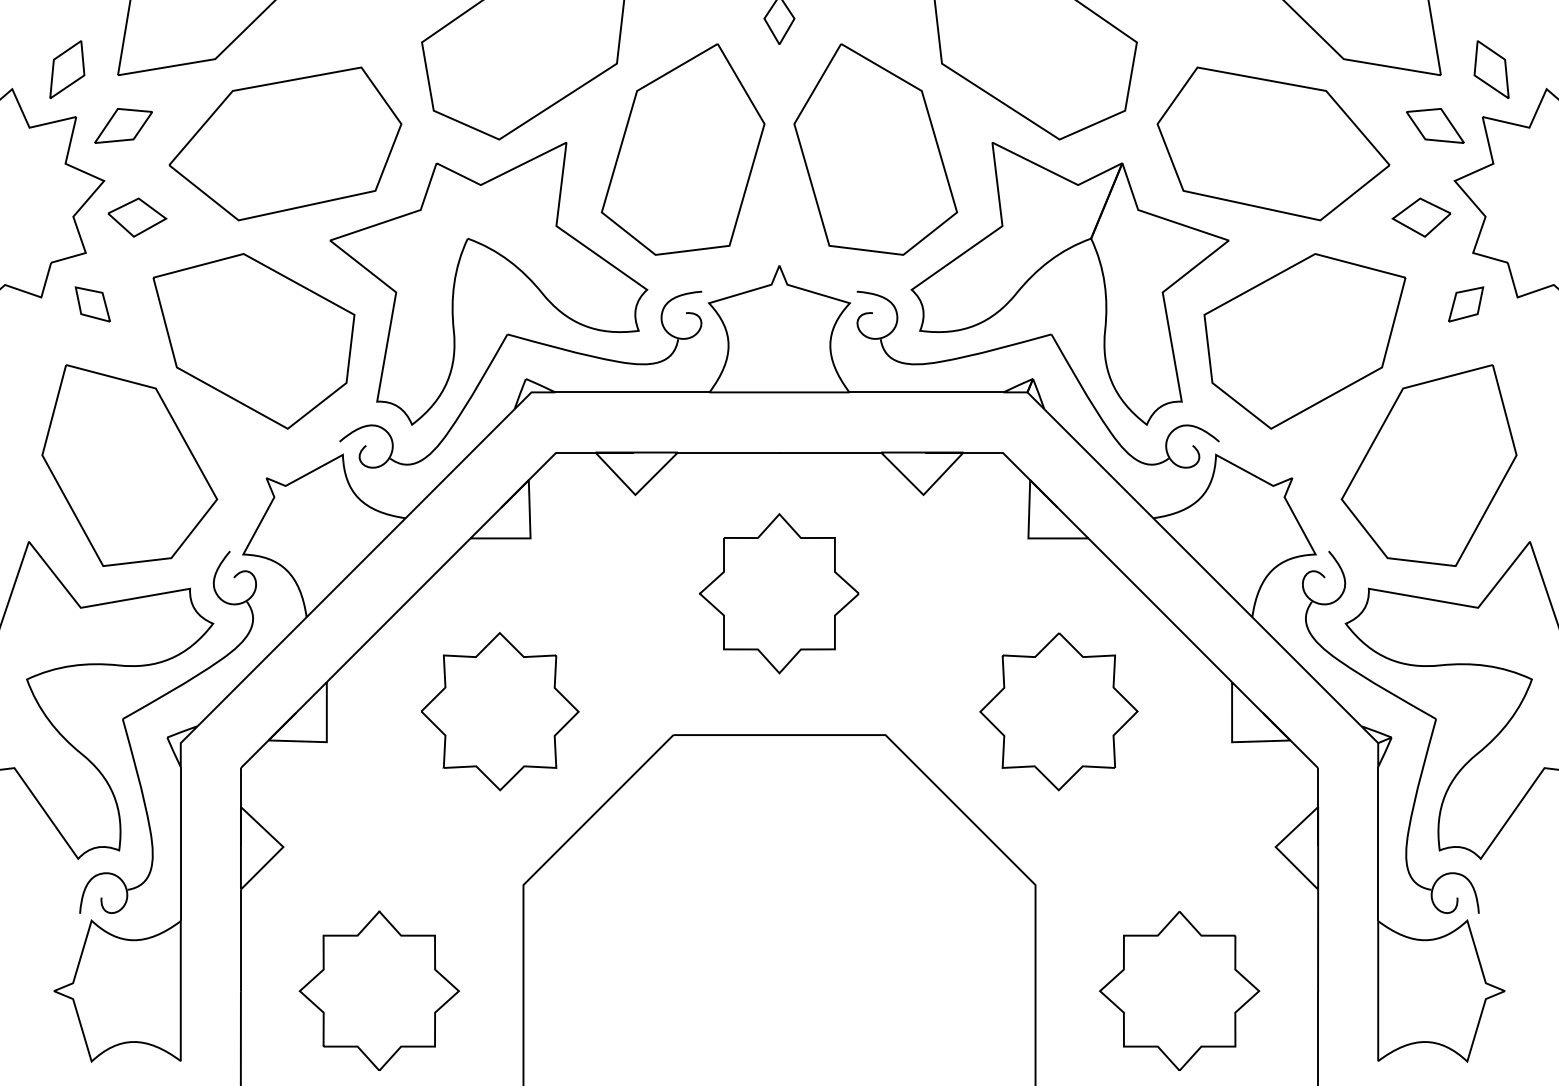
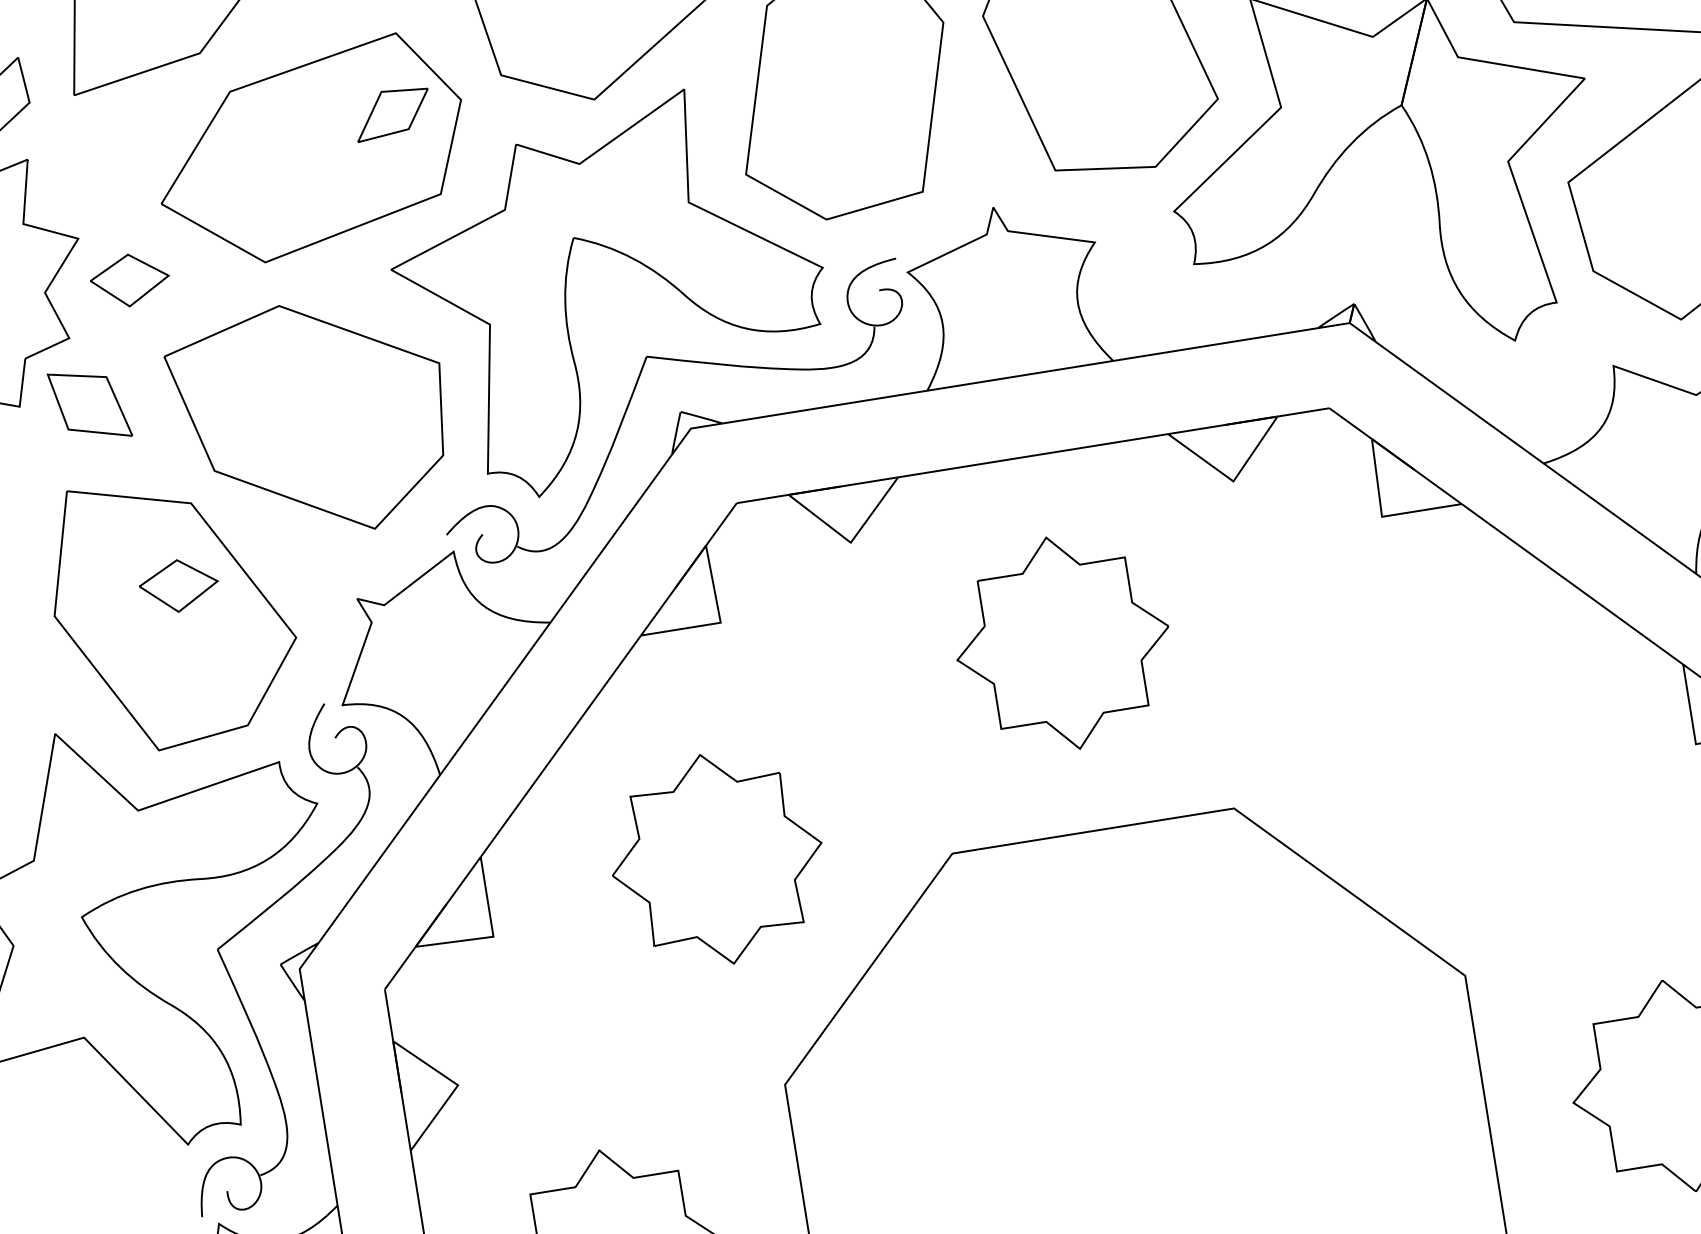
part: (123, 125) -> (392, 112), moved
part: (92, 304) -> (89, 405), size x1.6
part: (1065, 361) -> (1393, 273), removed
part: (137, 447) -> (179, 585), added
part: (1058, 711) -> (1458, 740), removed

